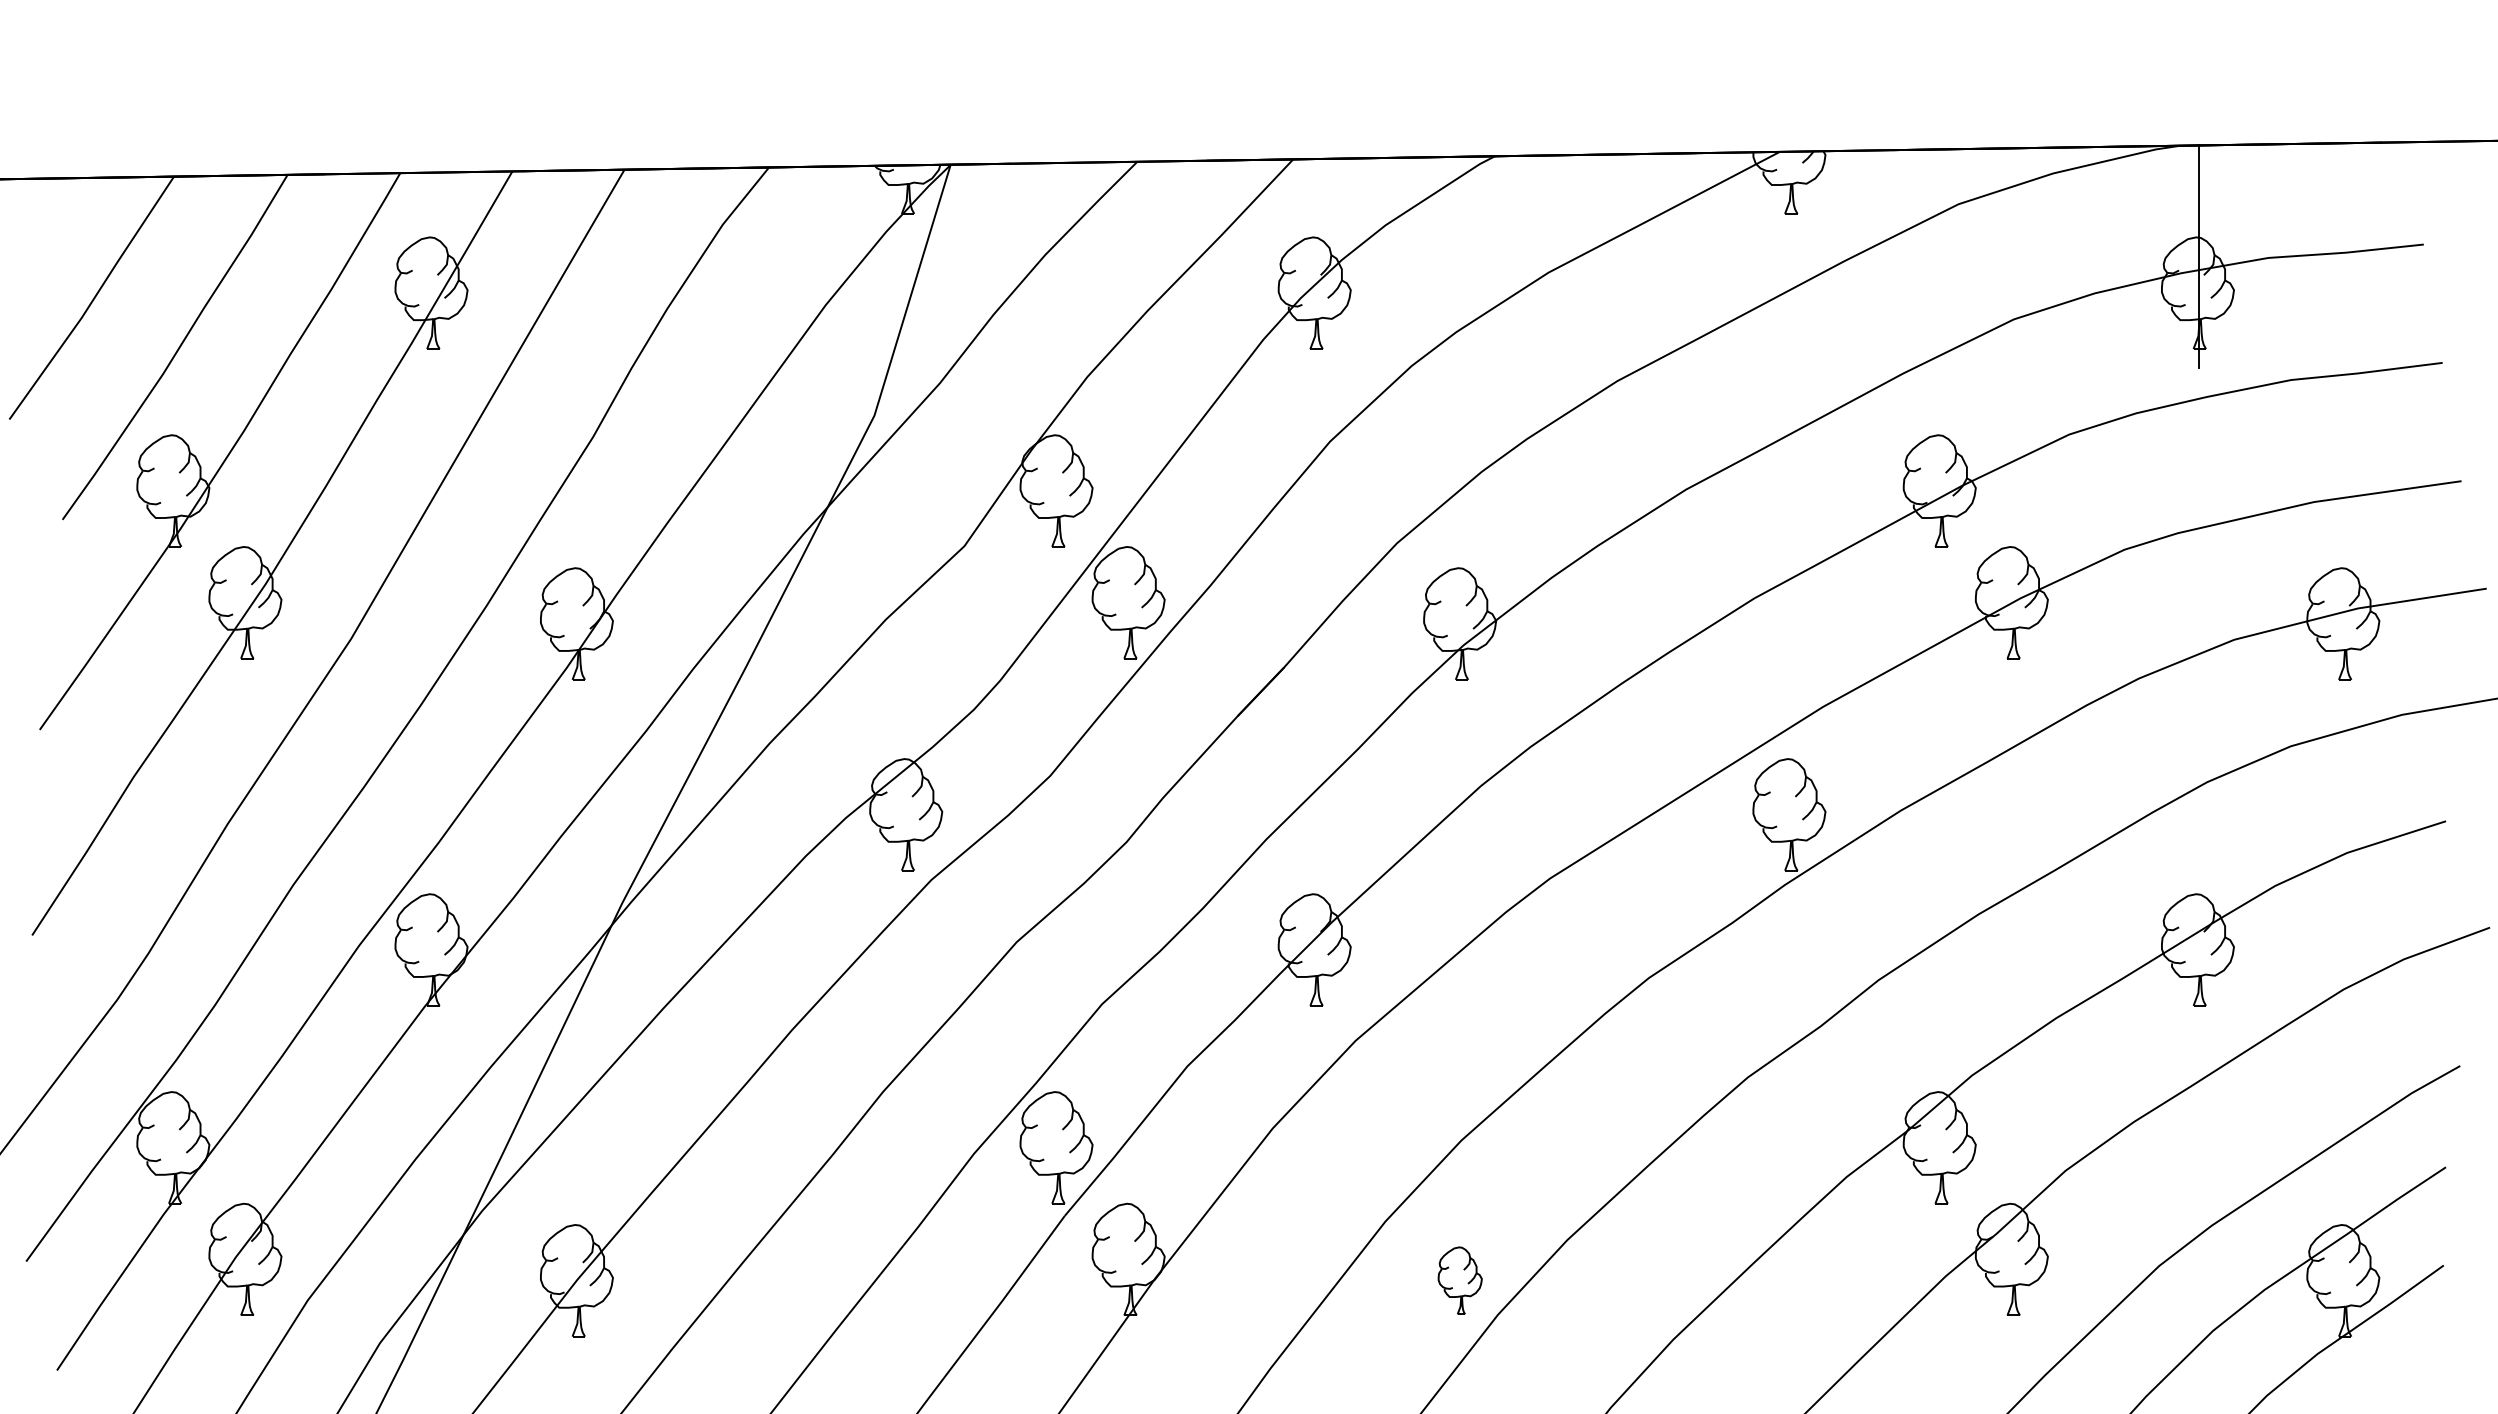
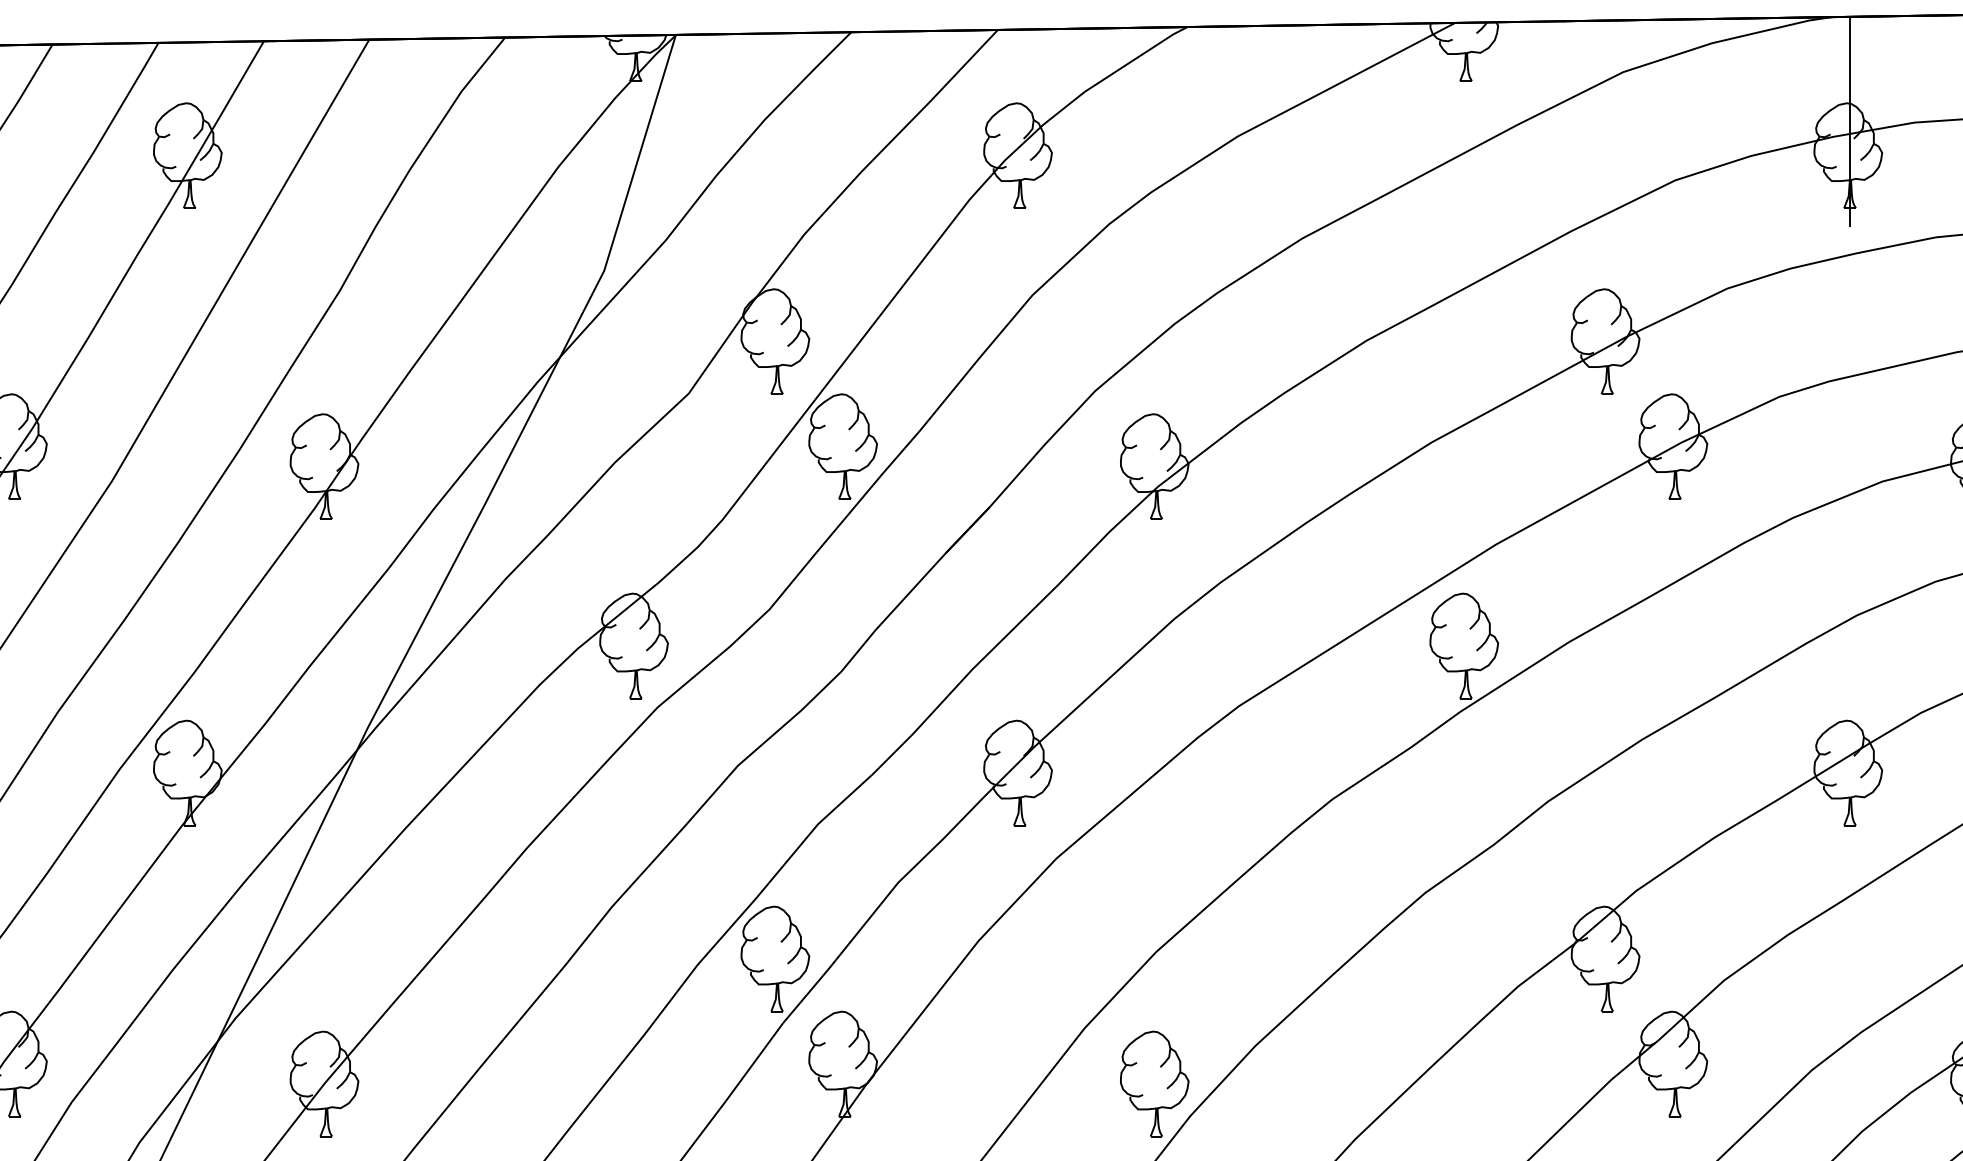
part: (1460, 1280) -> (1155, 1083), size x1.67

